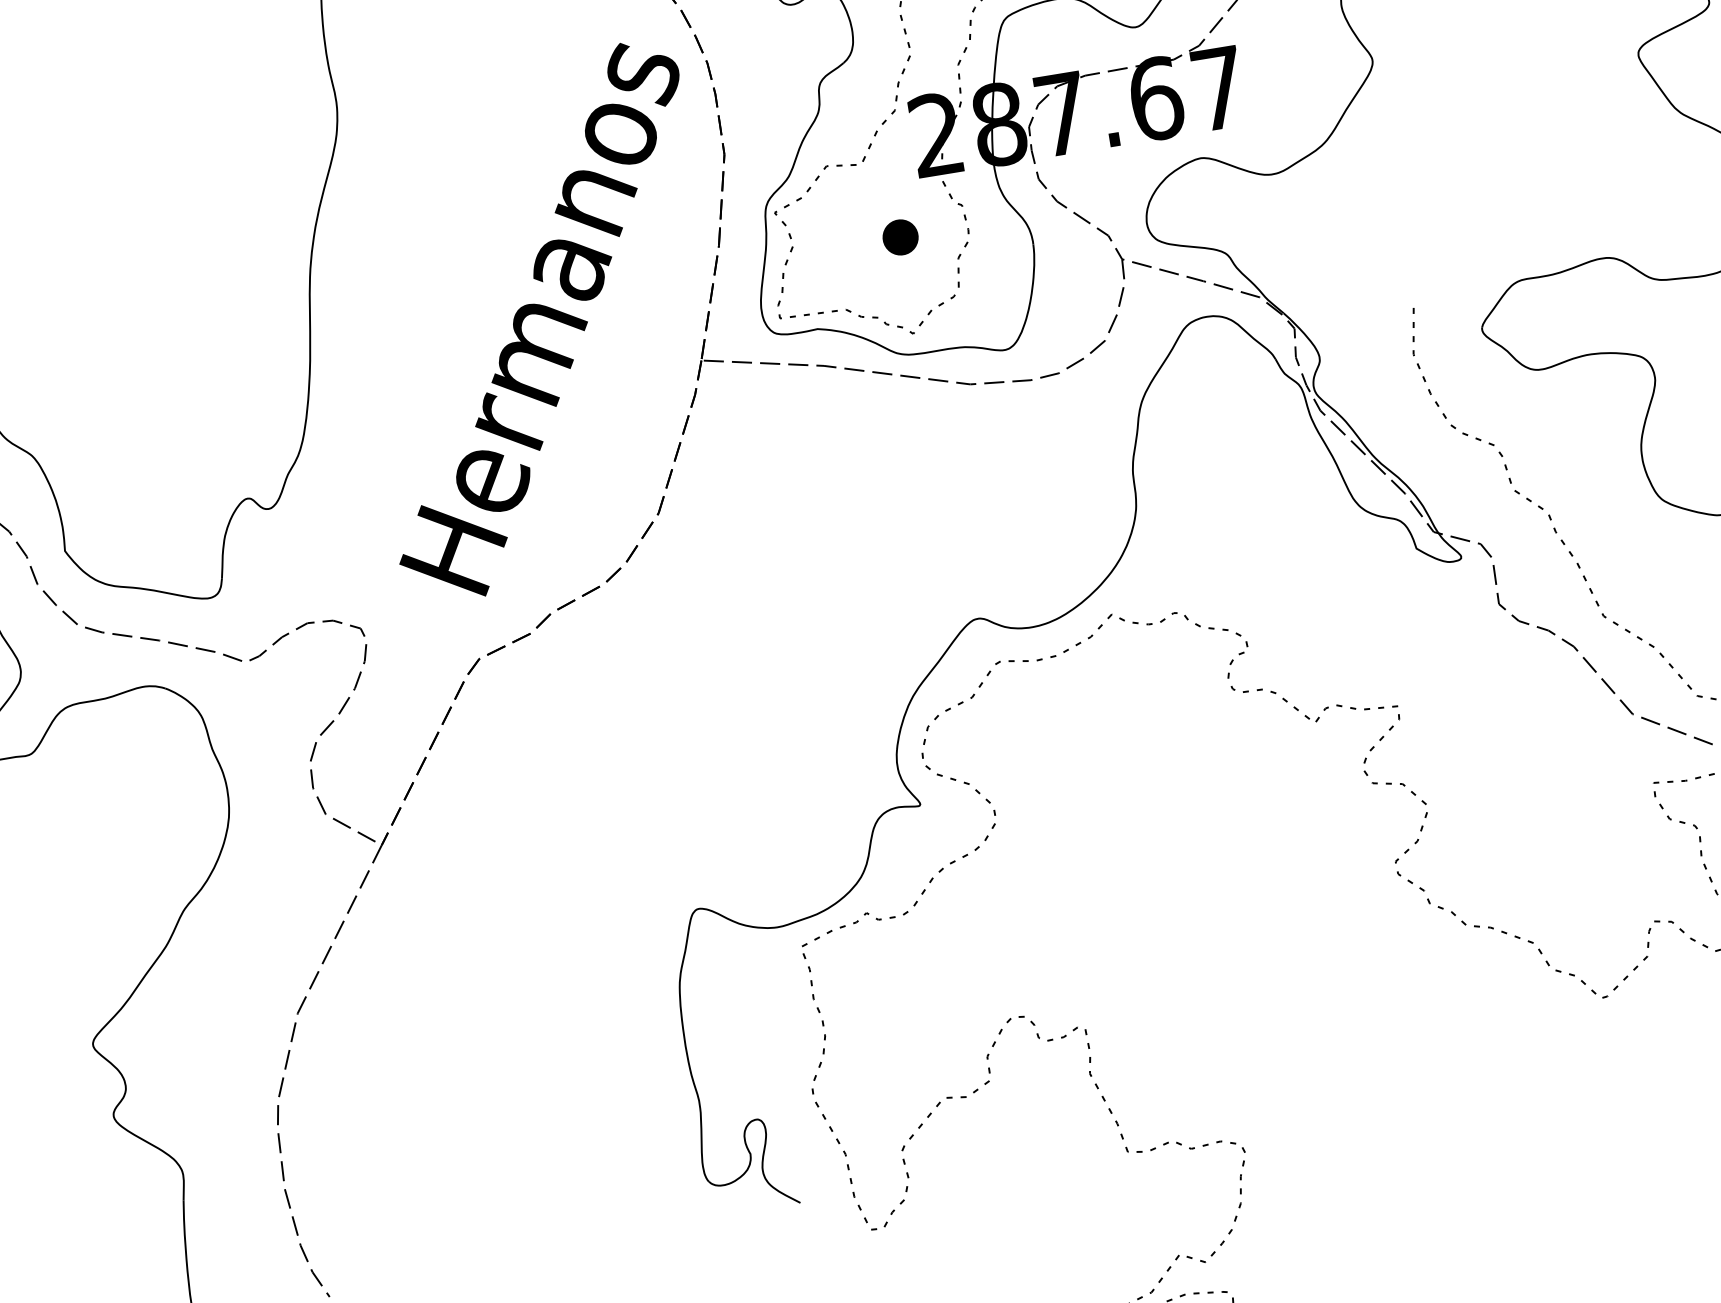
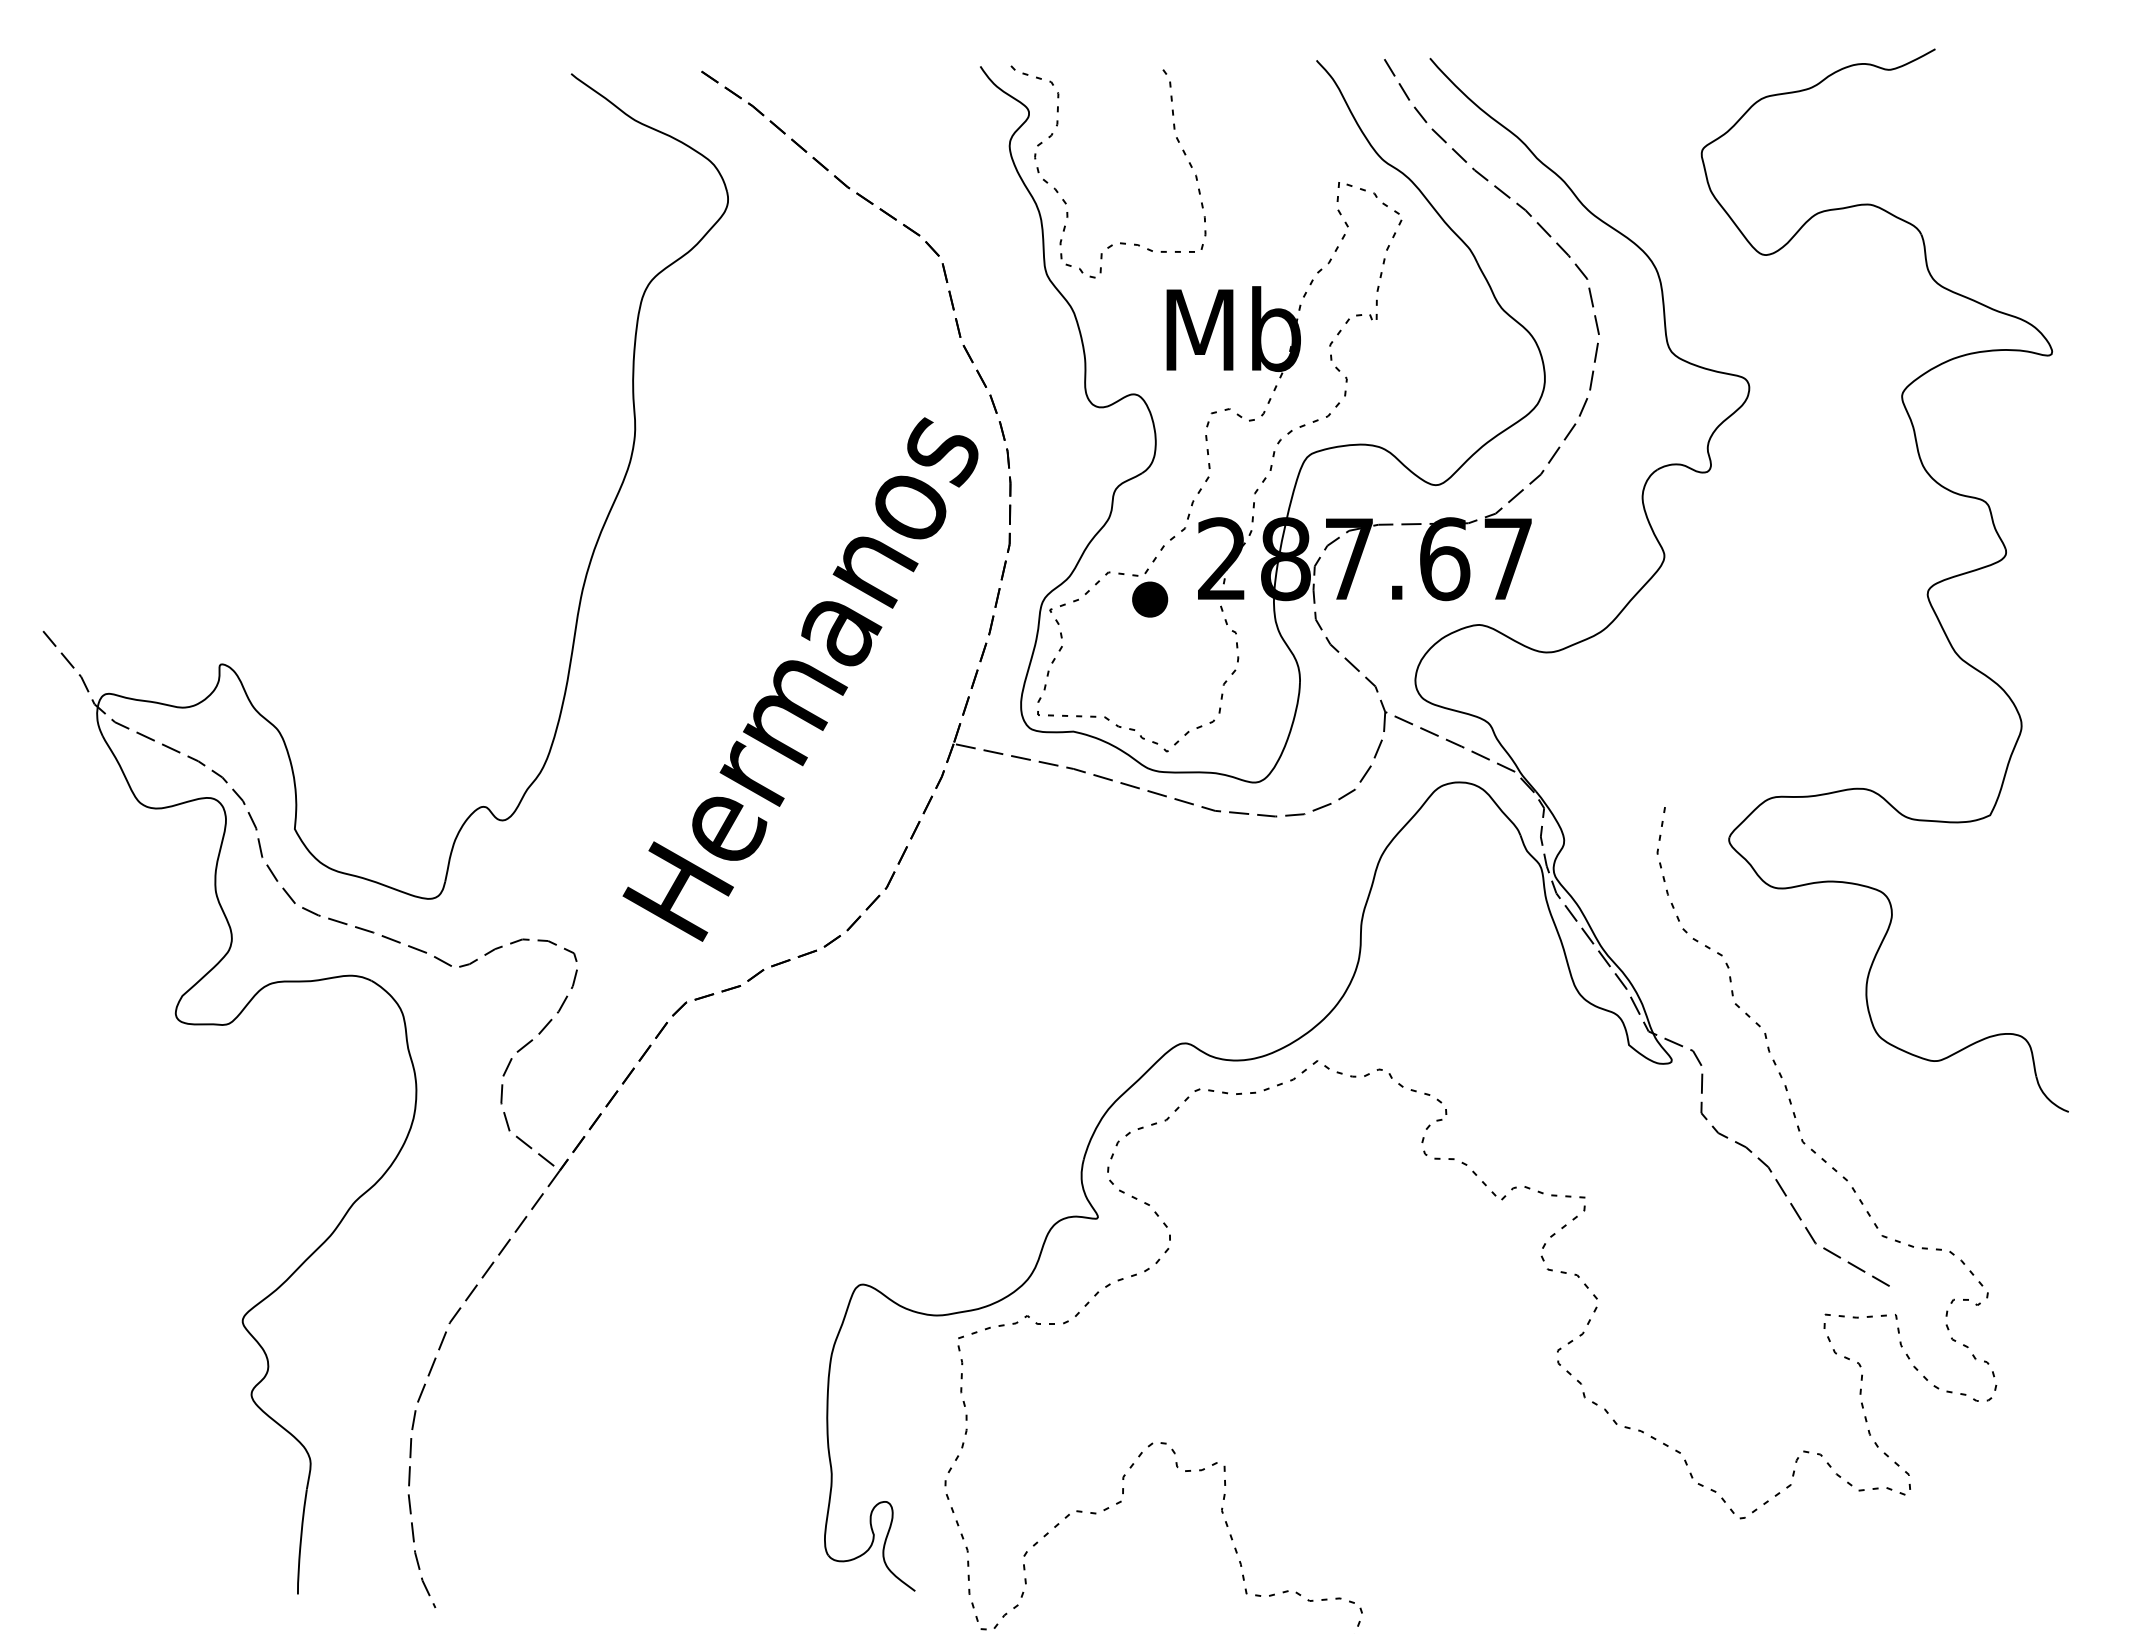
part: (900, 237) -> (1150, 599), moved

